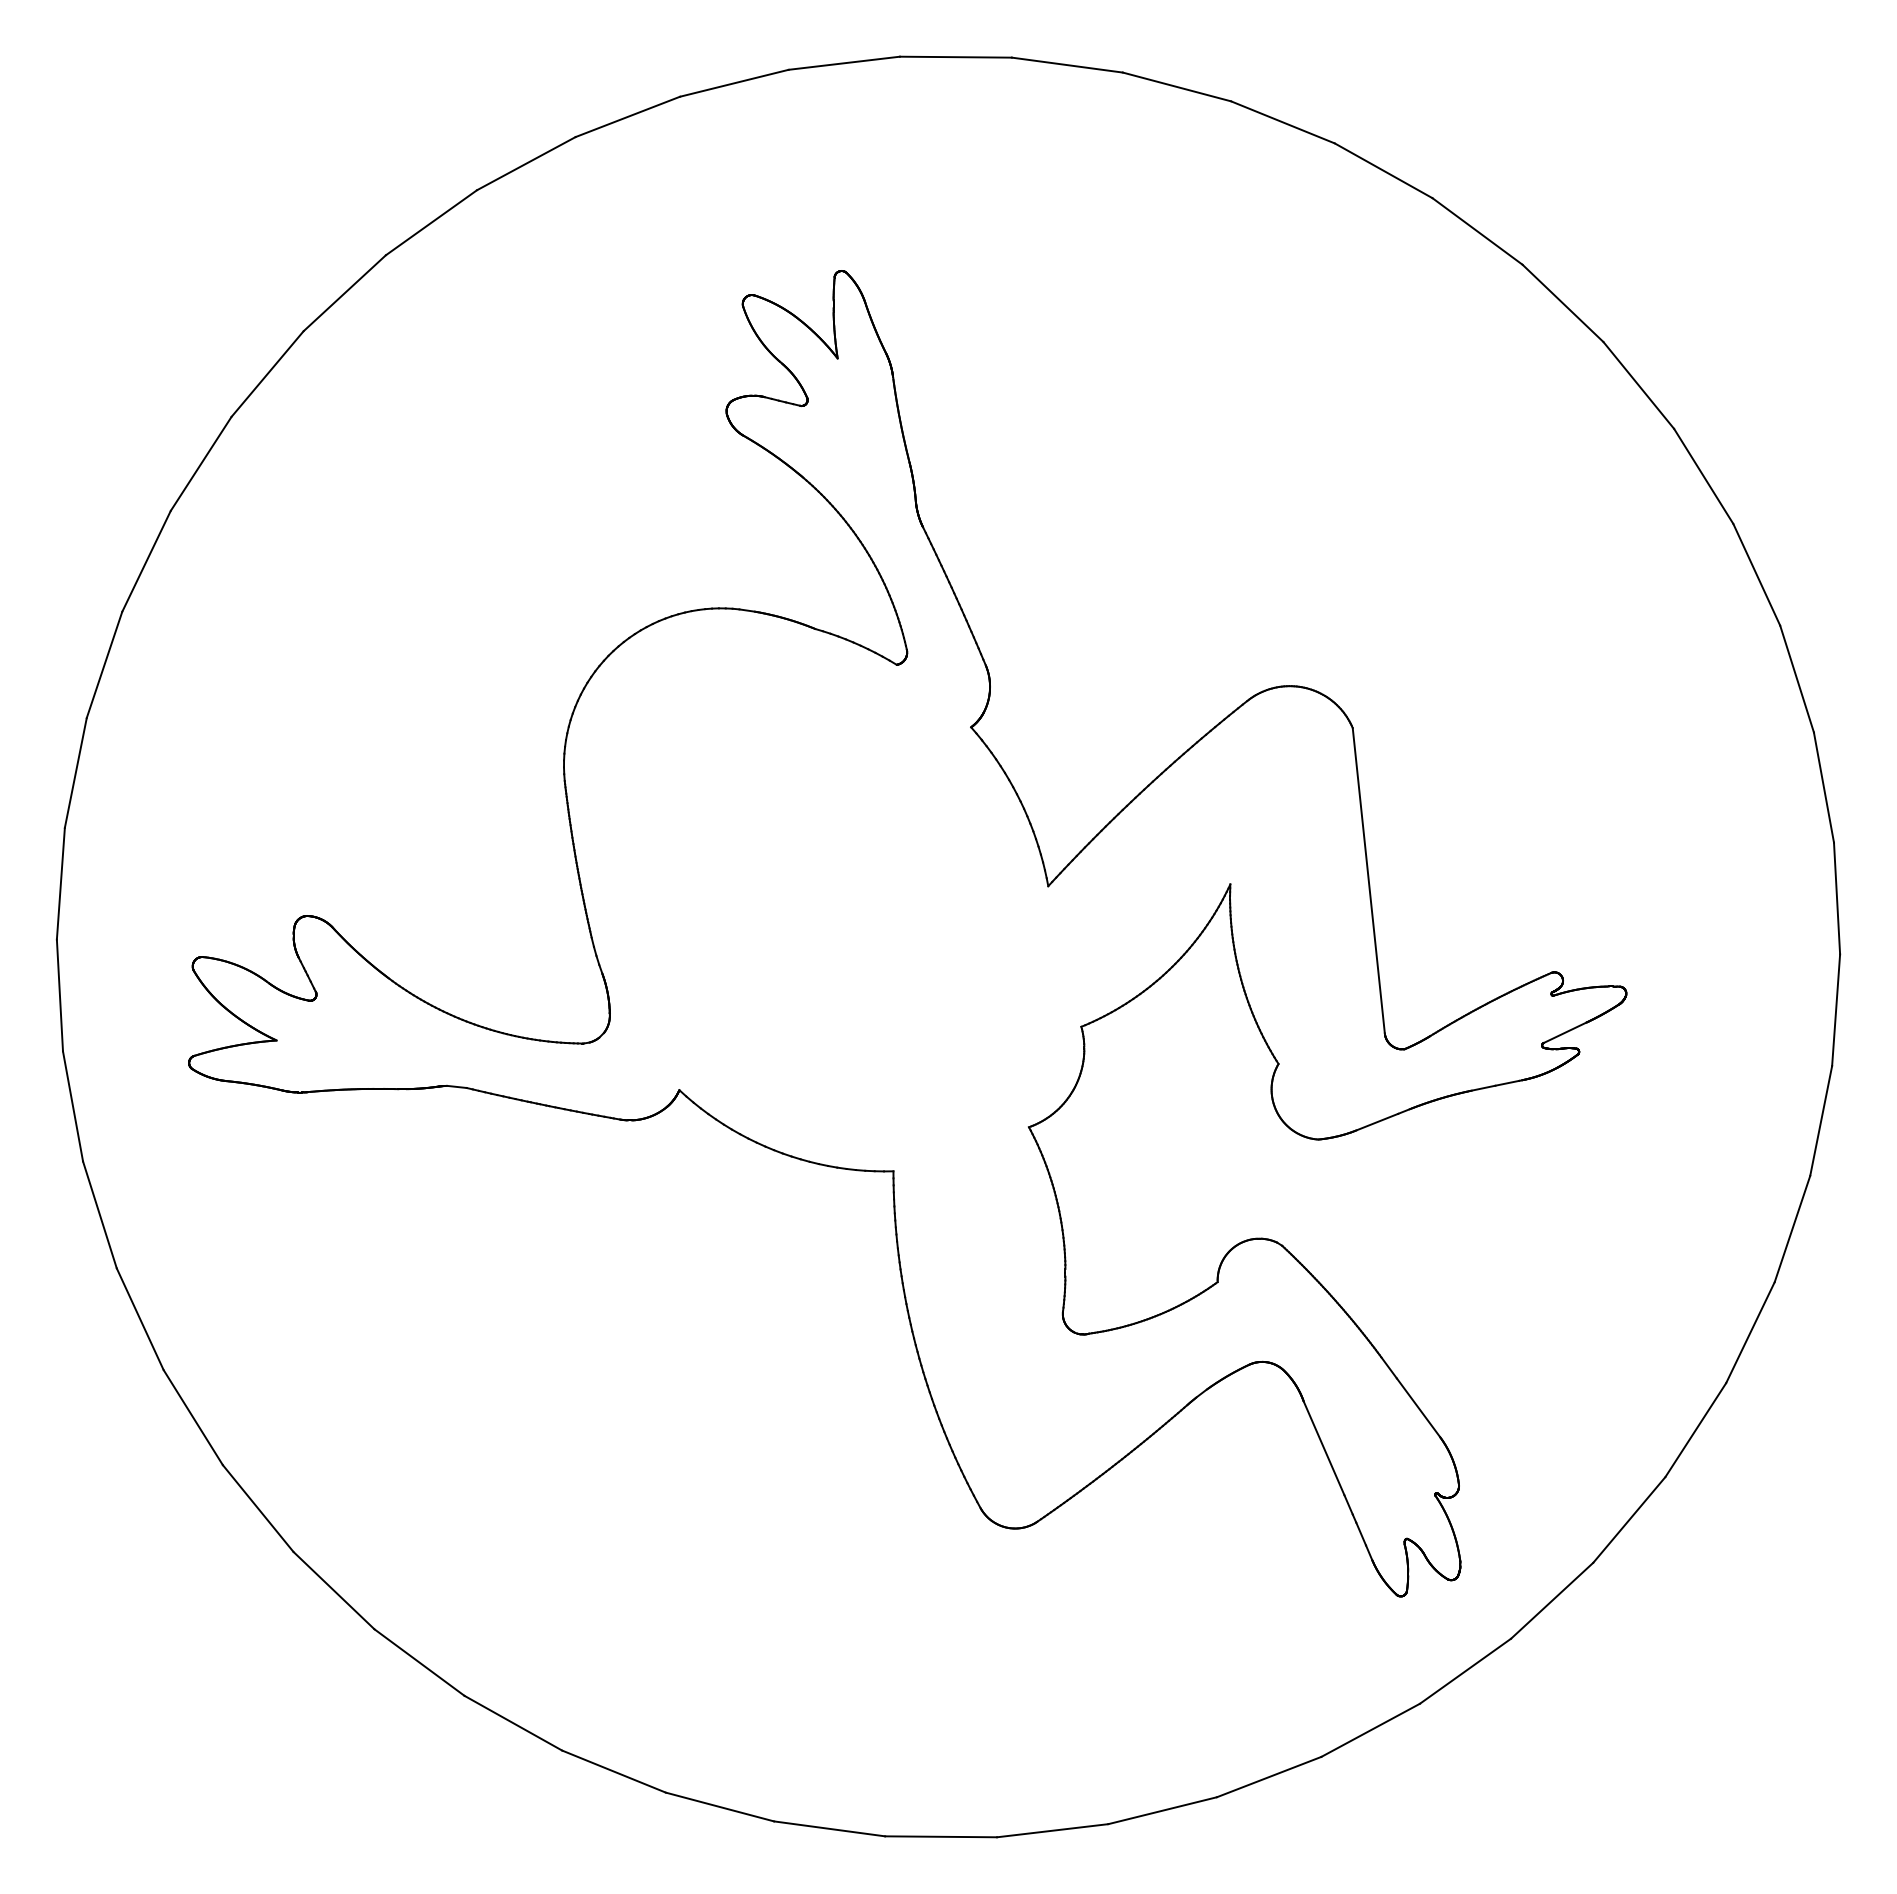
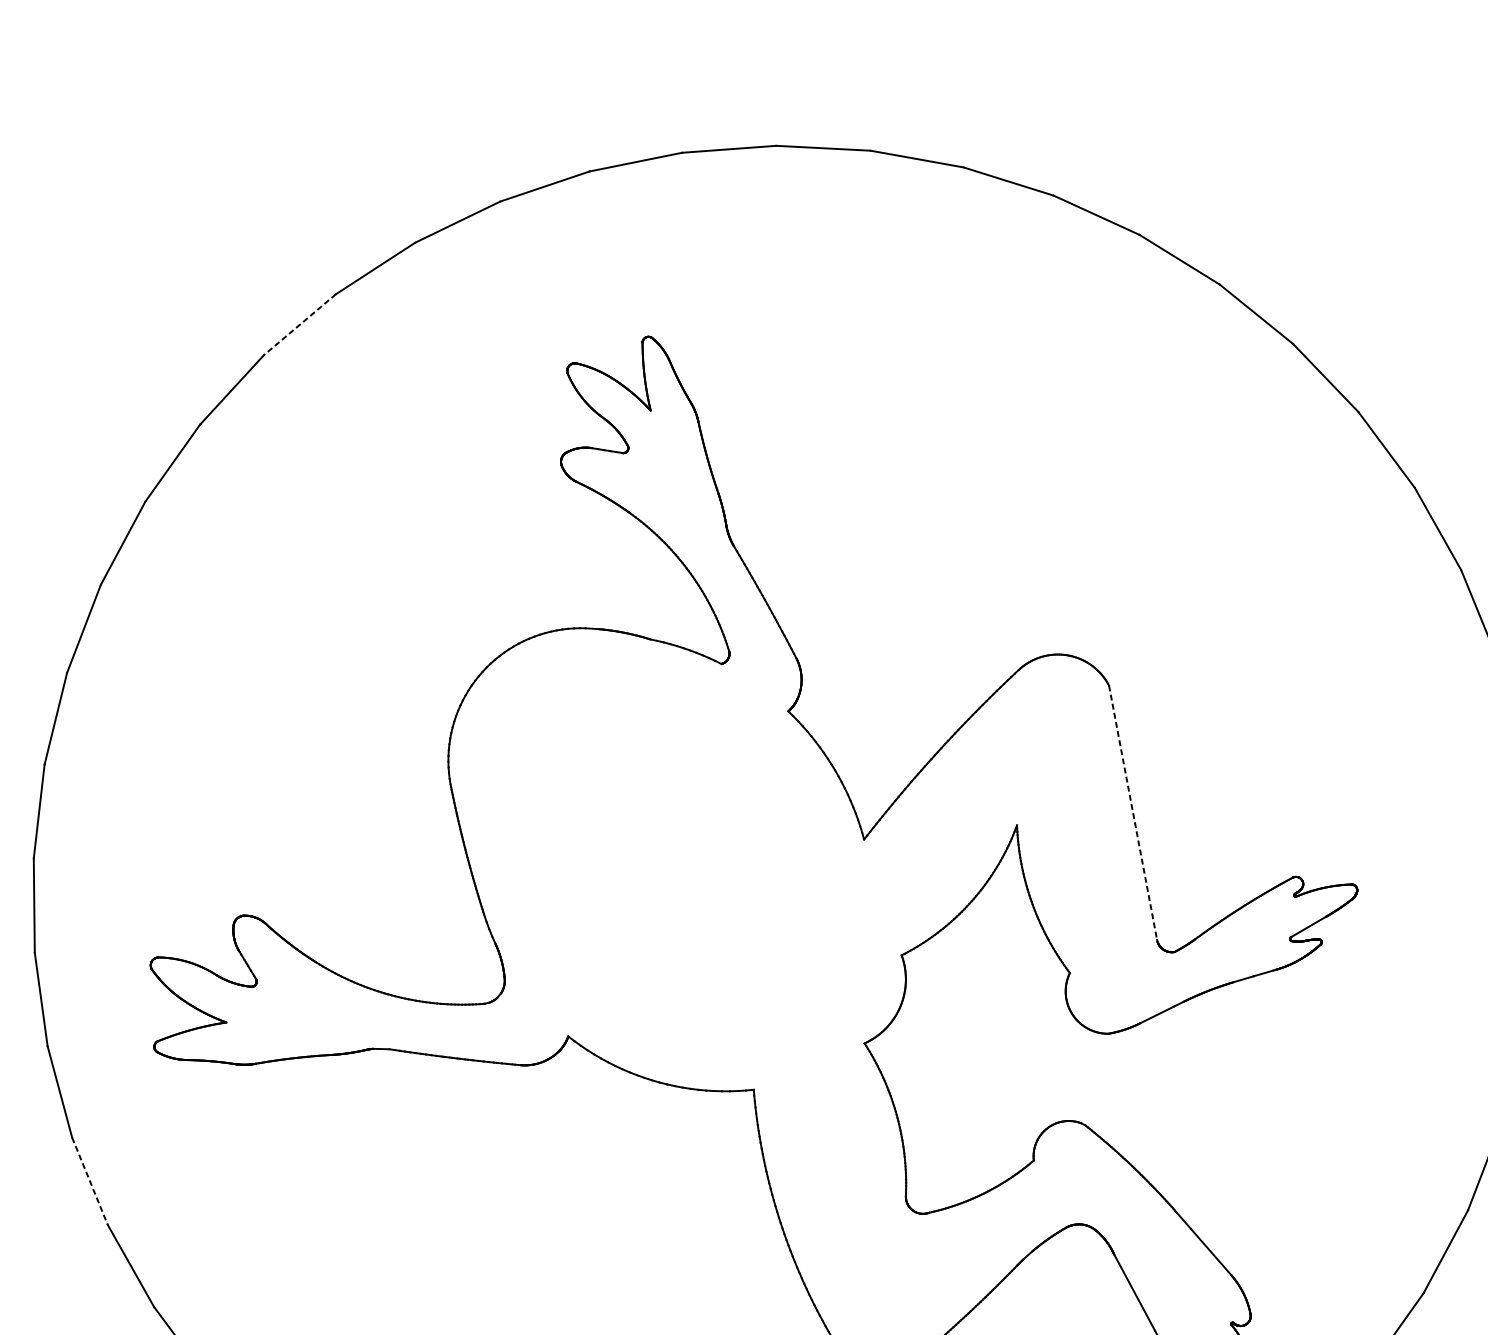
line: (431, 222) -> (300, 324), solid -> dashed
line: (1368, 880) -> (1132, 812), solid -> dashed
line: (100, 1215) -> (90, 1181), solid -> dashed

